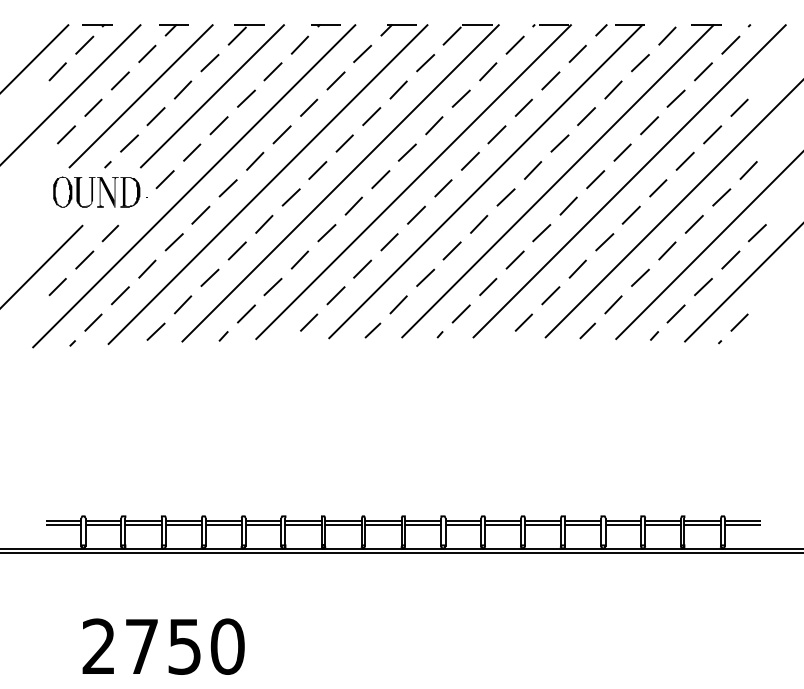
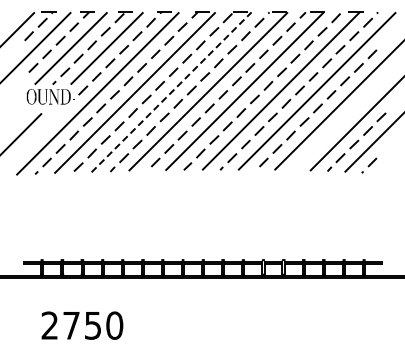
line: (340, 181) -> (171, 91), solid -> dashed
part: (668, 249) -> (336, 125), removed
line: (84, 261) -> (42, 131), removed

